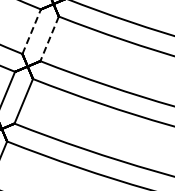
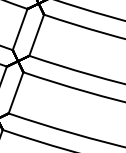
line: (31, 31) -> (19, 29), dashed -> solid
line: (49, 39) -> (36, 35), dashed -> solid

